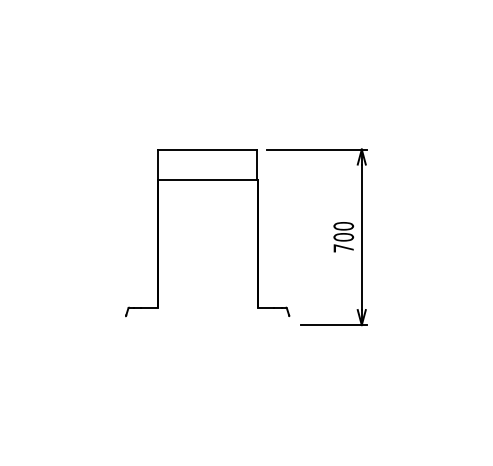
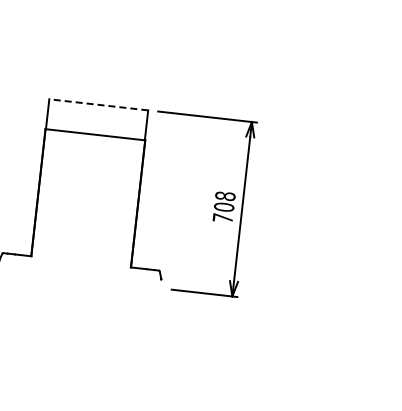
line: (207, 149) -> (98, 104), solid -> dashed
text: (343, 226) -> (225, 196), 700 -> 708

